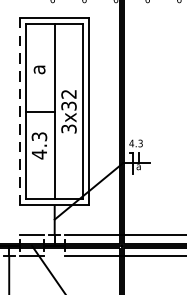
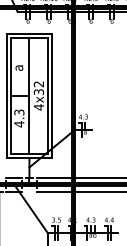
line: (20, 111) -> (6, 95), dashed -> solid
text: (68, 129) -> (38, 107), 3x32 -> 4x32

